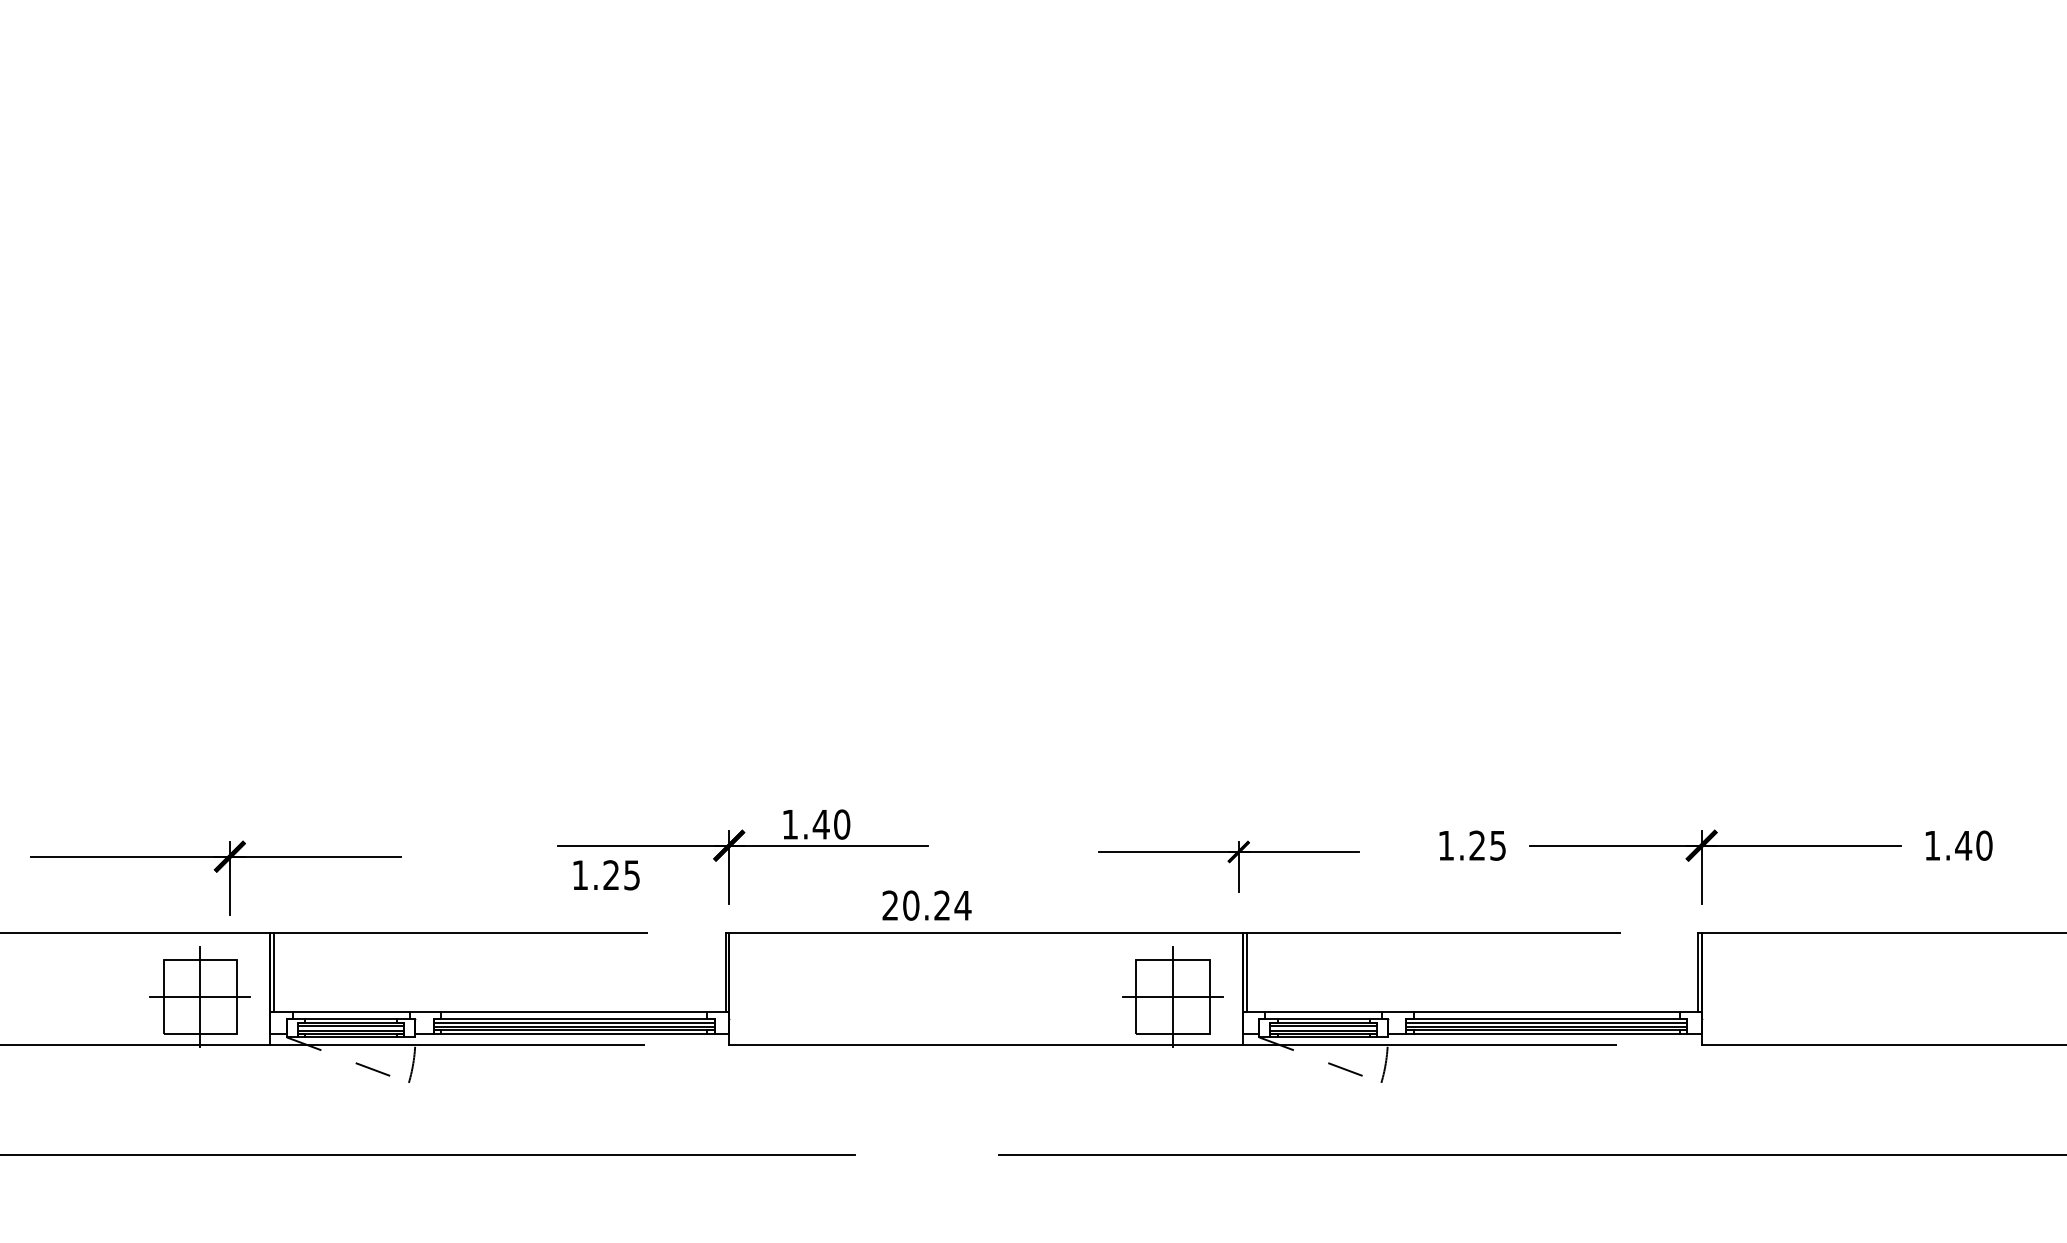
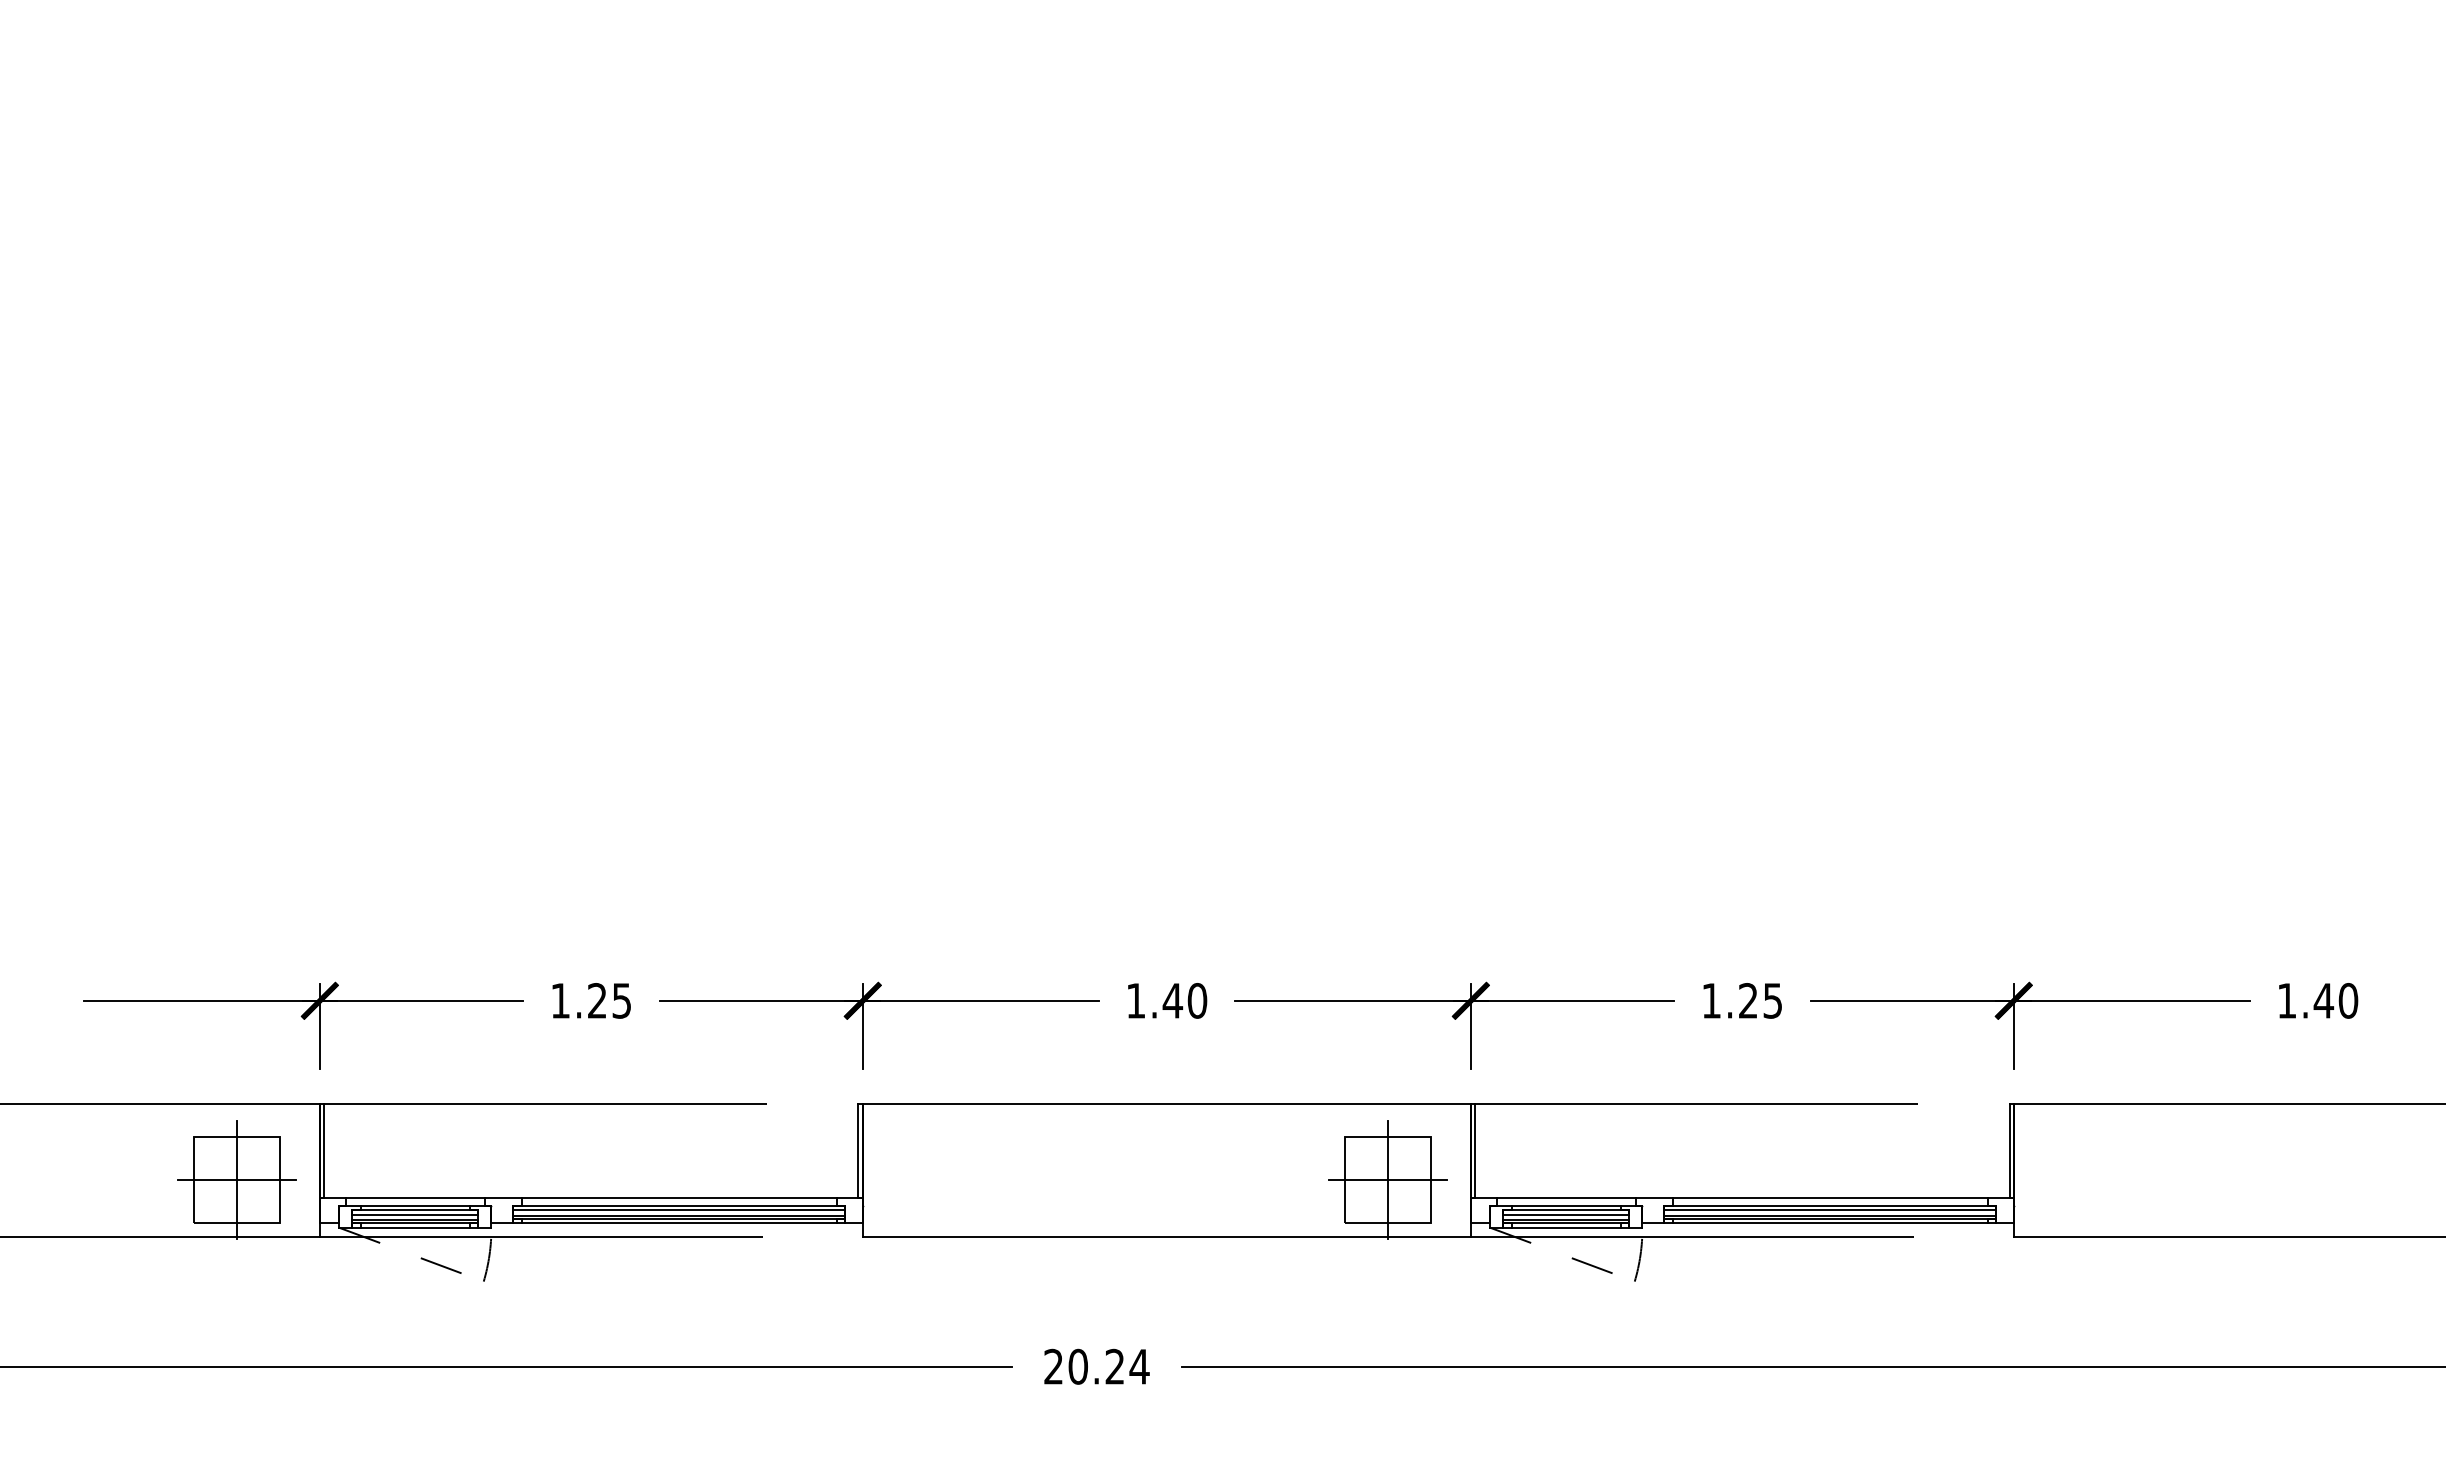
text: (816, 824) -> (1167, 1000), moved
part: (1229, 866) -> (1454, 1025), size x1.43
text: (606, 874) -> (591, 1000), moved
part: (216, 877) -> (303, 1025), moved
text: (926, 905) -> (1096, 1366), moved

